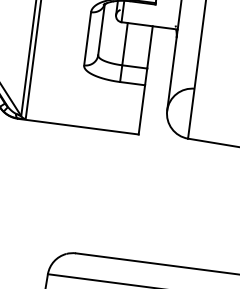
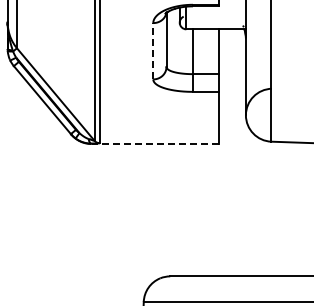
line: (87, 38) -> (153, 50), solid -> dashed
line: (78, 127) -> (155, 144), solid -> dashed

